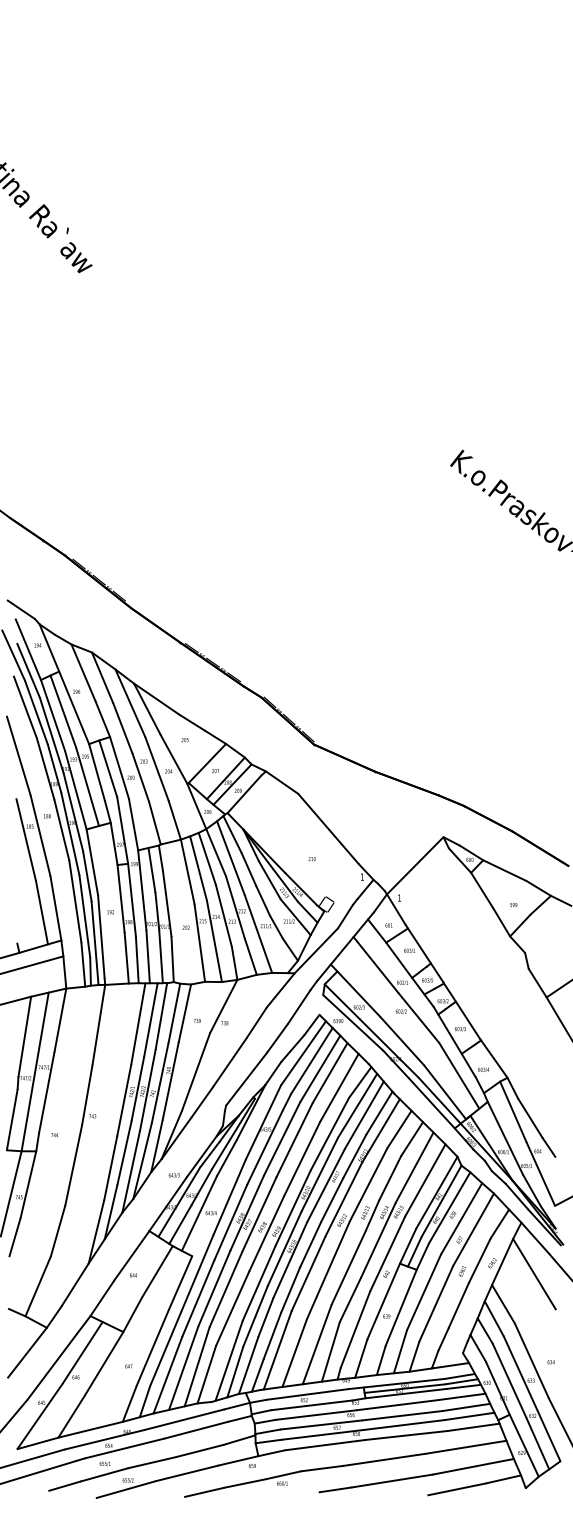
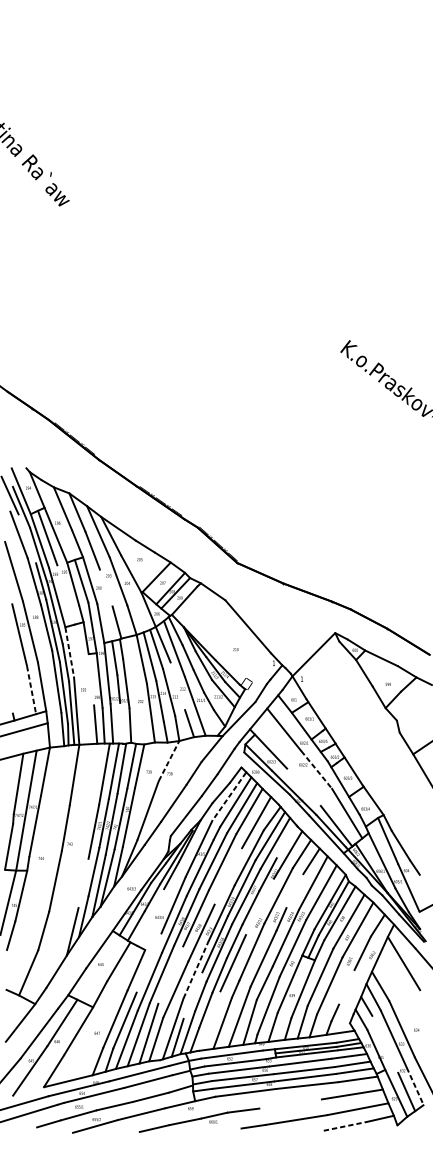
line: (20, 609) -> (15, 460), removed
line: (36, 712) -> (27, 538), removed
line: (140, 777) -> (106, 587), removed
line: (87, 786) -> (65, 594), removed
line: (92, 863) -> (69, 652), solid -> dashed
line: (120, 898) -> (90, 679), removed
line: (235, 907) -> (177, 686), removed
line: (42, 912) -> (31, 690), solid -> dashed
line: (160, 956) -> (121, 723), removed
line: (223, 1006) -> (168, 761), solid -> dashed
line: (418, 1017) -> (316, 769), solid -> dashed
line: (401, 1041) -> (303, 787), removed
line: (303, 1053) -> (229, 796), solid -> dashed
line: (379, 1113) -> (286, 842), removed
line: (301, 1158) -> (227, 876), removed
line: (110, 1167) -> (83, 882), removed
line: (389, 1178) -> (294, 891), removed
line: (343, 1198) -> (259, 906), removed
line: (199, 1213) -> (150, 917), removed
line: (197, 1273) -> (149, 963), removed
line: (259, 1283) -> (196, 970), solid -> dashed
line: (225, 1289) -> (170, 975), removed
line: (458, 1305) -> (346, 987), removed
line: (255, 1316) -> (193, 995), removed
line: (277, 1350) -> (209, 1021), removed
line: (509, 1380) -> (385, 1043), removed
line: (549, 1436) -> (415, 1086), solid -> dashed
line: (37, 1443) -> (28, 1091), removed
line: (384, 1459) -> (290, 1103), removed
line: (457, 1489) -> (345, 1126), solid -> dashed

